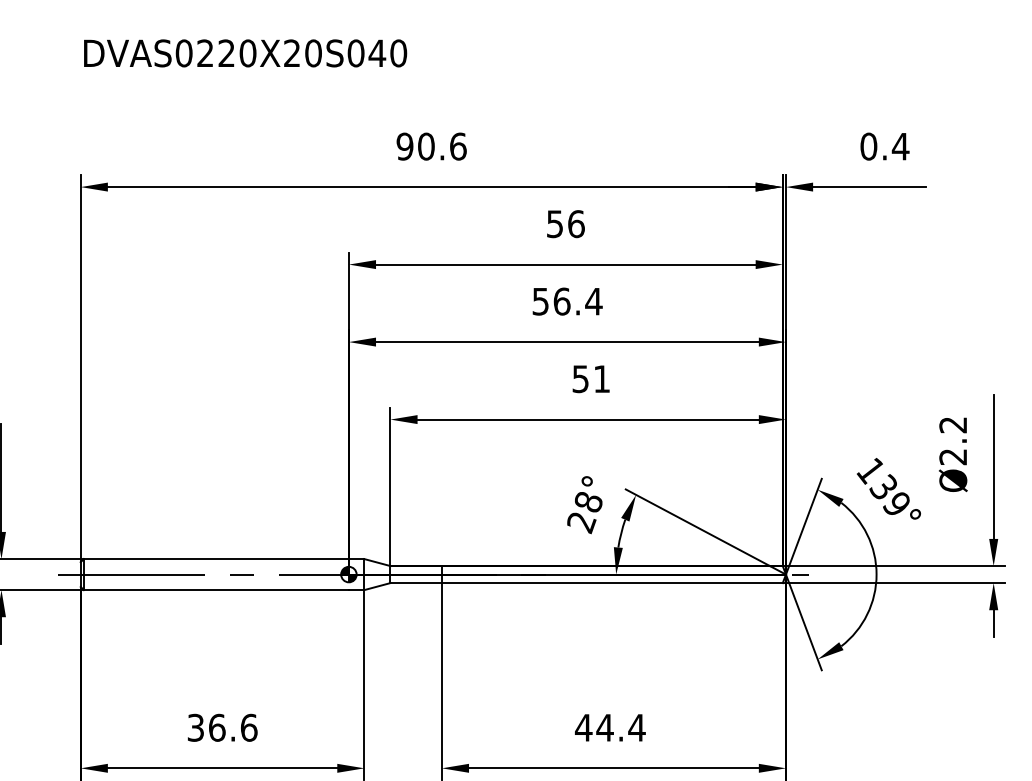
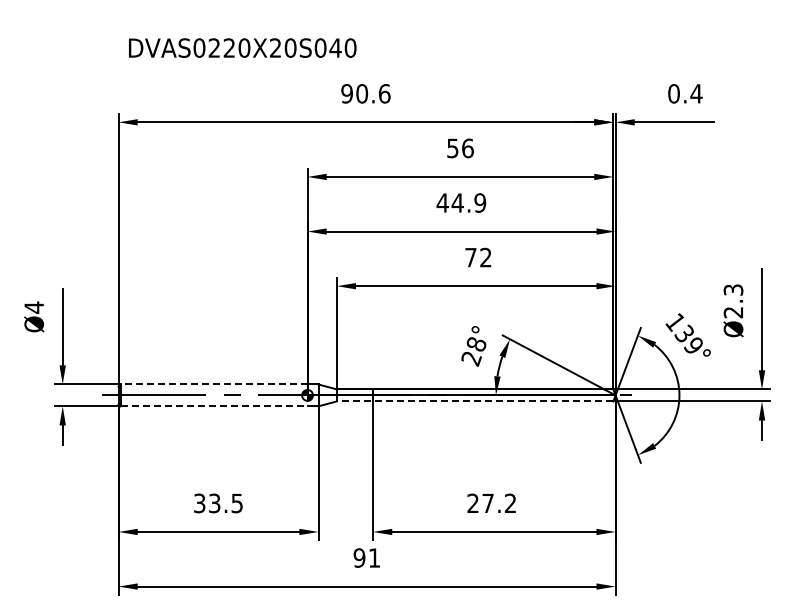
text: (245, 52) -> (242, 47), moved
text: (567, 300) -> (461, 202), 56.4 -> 44.9
text: (591, 378) -> (478, 257), 51 -> 72
text: (953, 424) -> (733, 289), Ø2.2 -> Ø2.3
line: (215, 559) -> (213, 384), solid -> dashed
line: (585, 583) -> (474, 401), solid -> dashed
line: (216, 590) -> (214, 406), solid -> dashed
text: (609, 726) -> (491, 502), 44.4 -> 27.2
text: (233, 727) -> (226, 503), 36.6 -> 33.5

